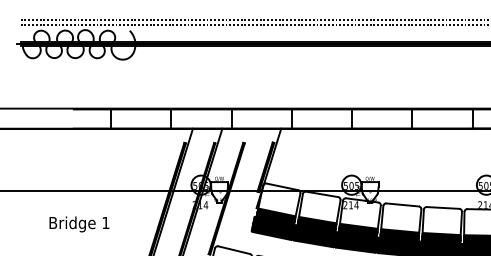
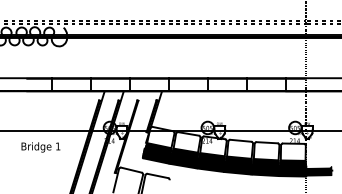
text: (78, 224) -> (40, 147), moved

